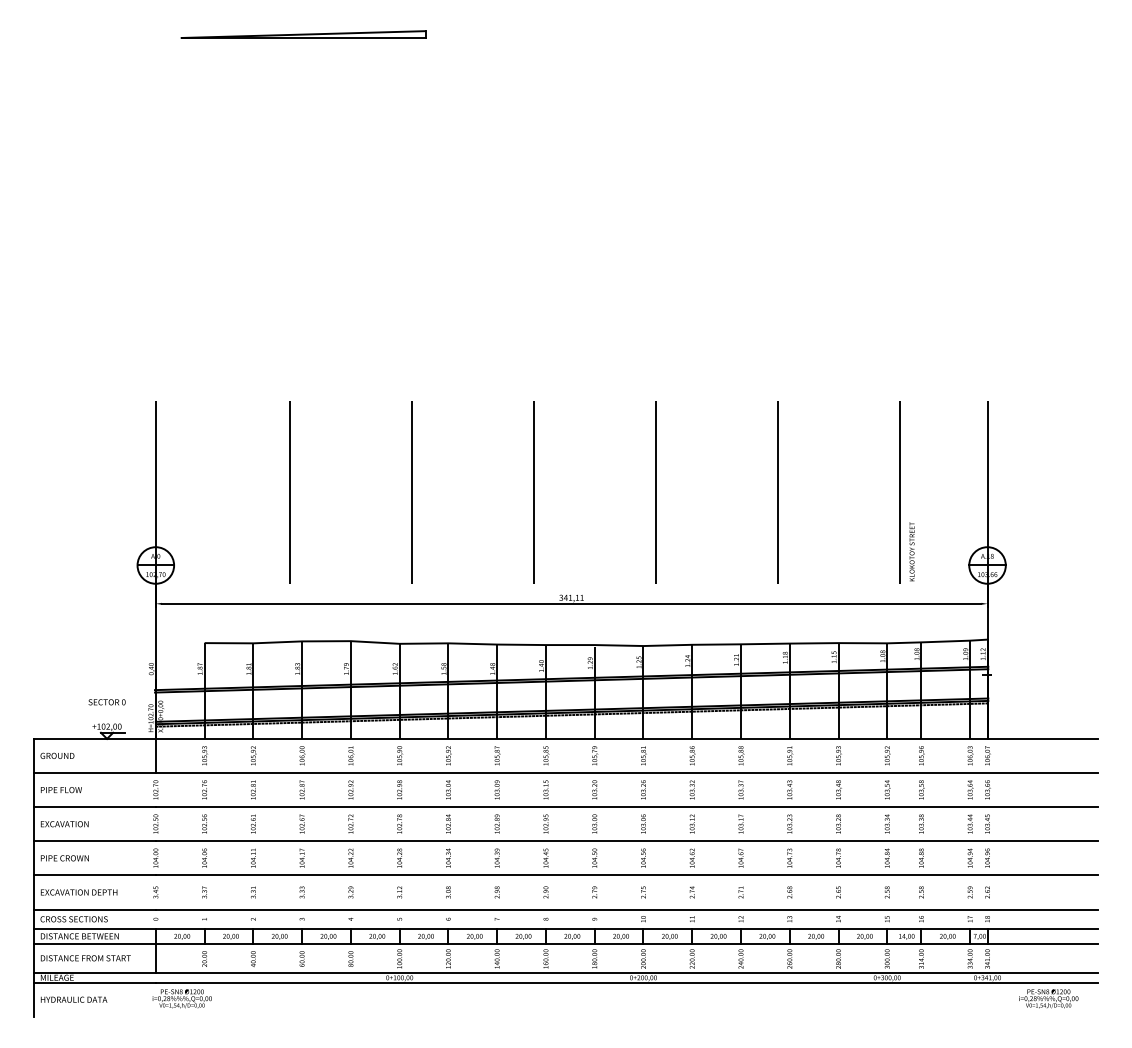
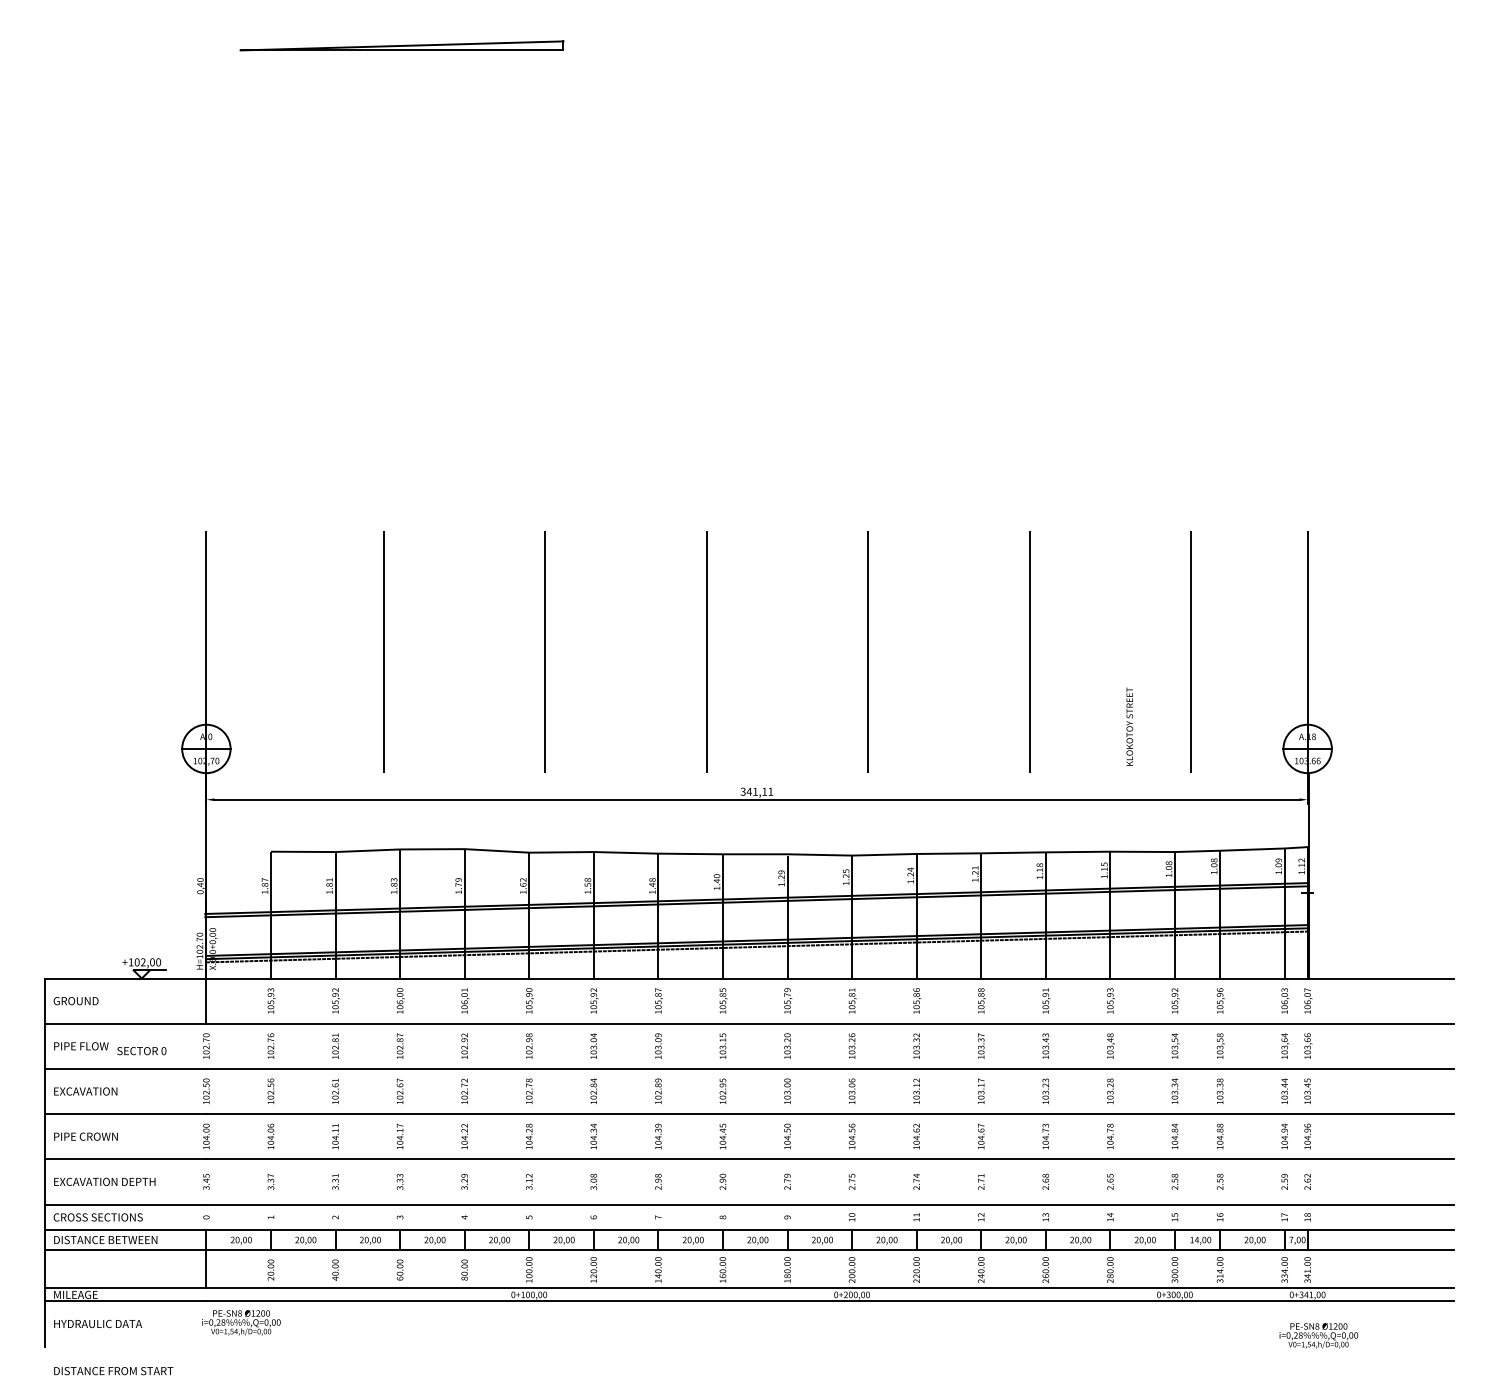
text: (911, 551) -> (1129, 726), moved
text: (106, 702) -> (141, 1051), moved
text: (85, 958) -> (113, 1371), moved
text: (1048, 998) -> (1318, 1335), moved

